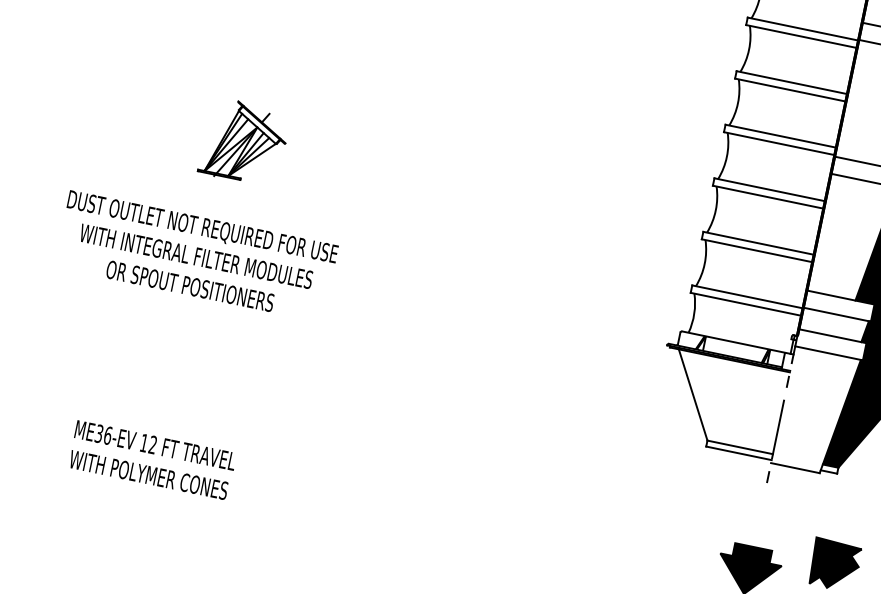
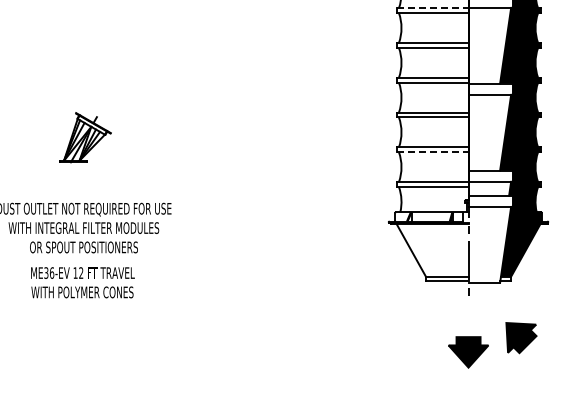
line: (804, 29) -> (433, 8), solid -> dashed
part: (245, 141) -> (85, 137), moved
line: (758, 251) -> (433, 152), solid -> dashed
text: (151, 459) -> (82, 282), moved

